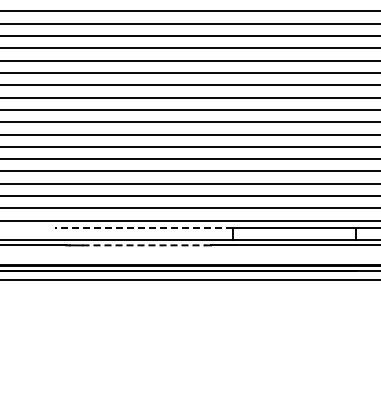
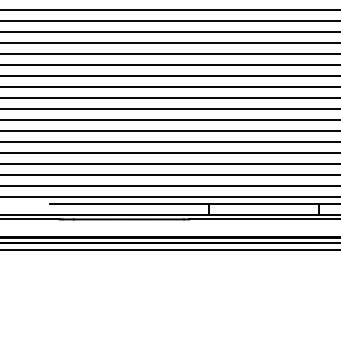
line: (144, 228) -> (129, 204), dashed -> solid
line: (144, 245) -> (129, 219), dashed -> solid

